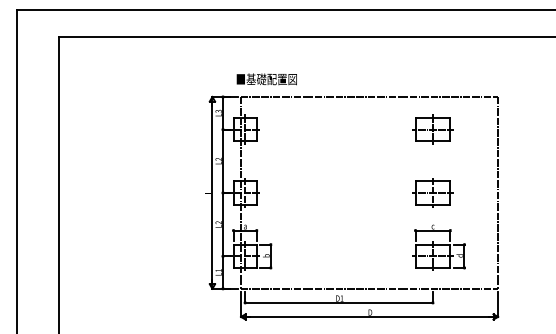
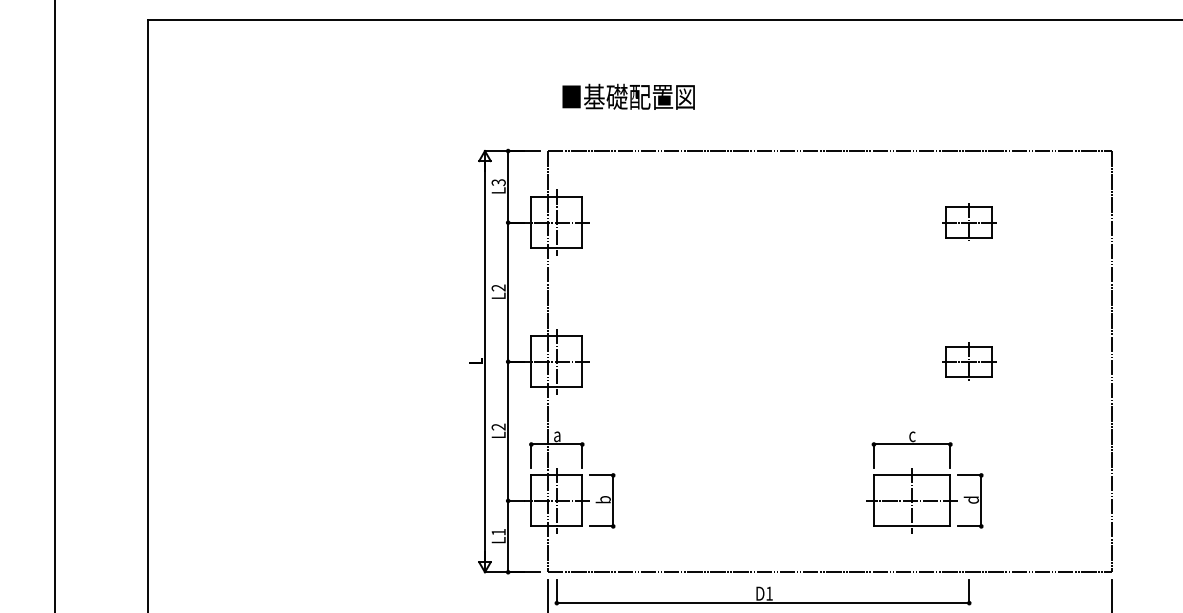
text: (266, 79) -> (627, 97), moved
part: (432, 129) -> (968, 222), size x0.6
part: (432, 192) -> (968, 360), size x0.6
part: (438, 247) -> (924, 481), moved

